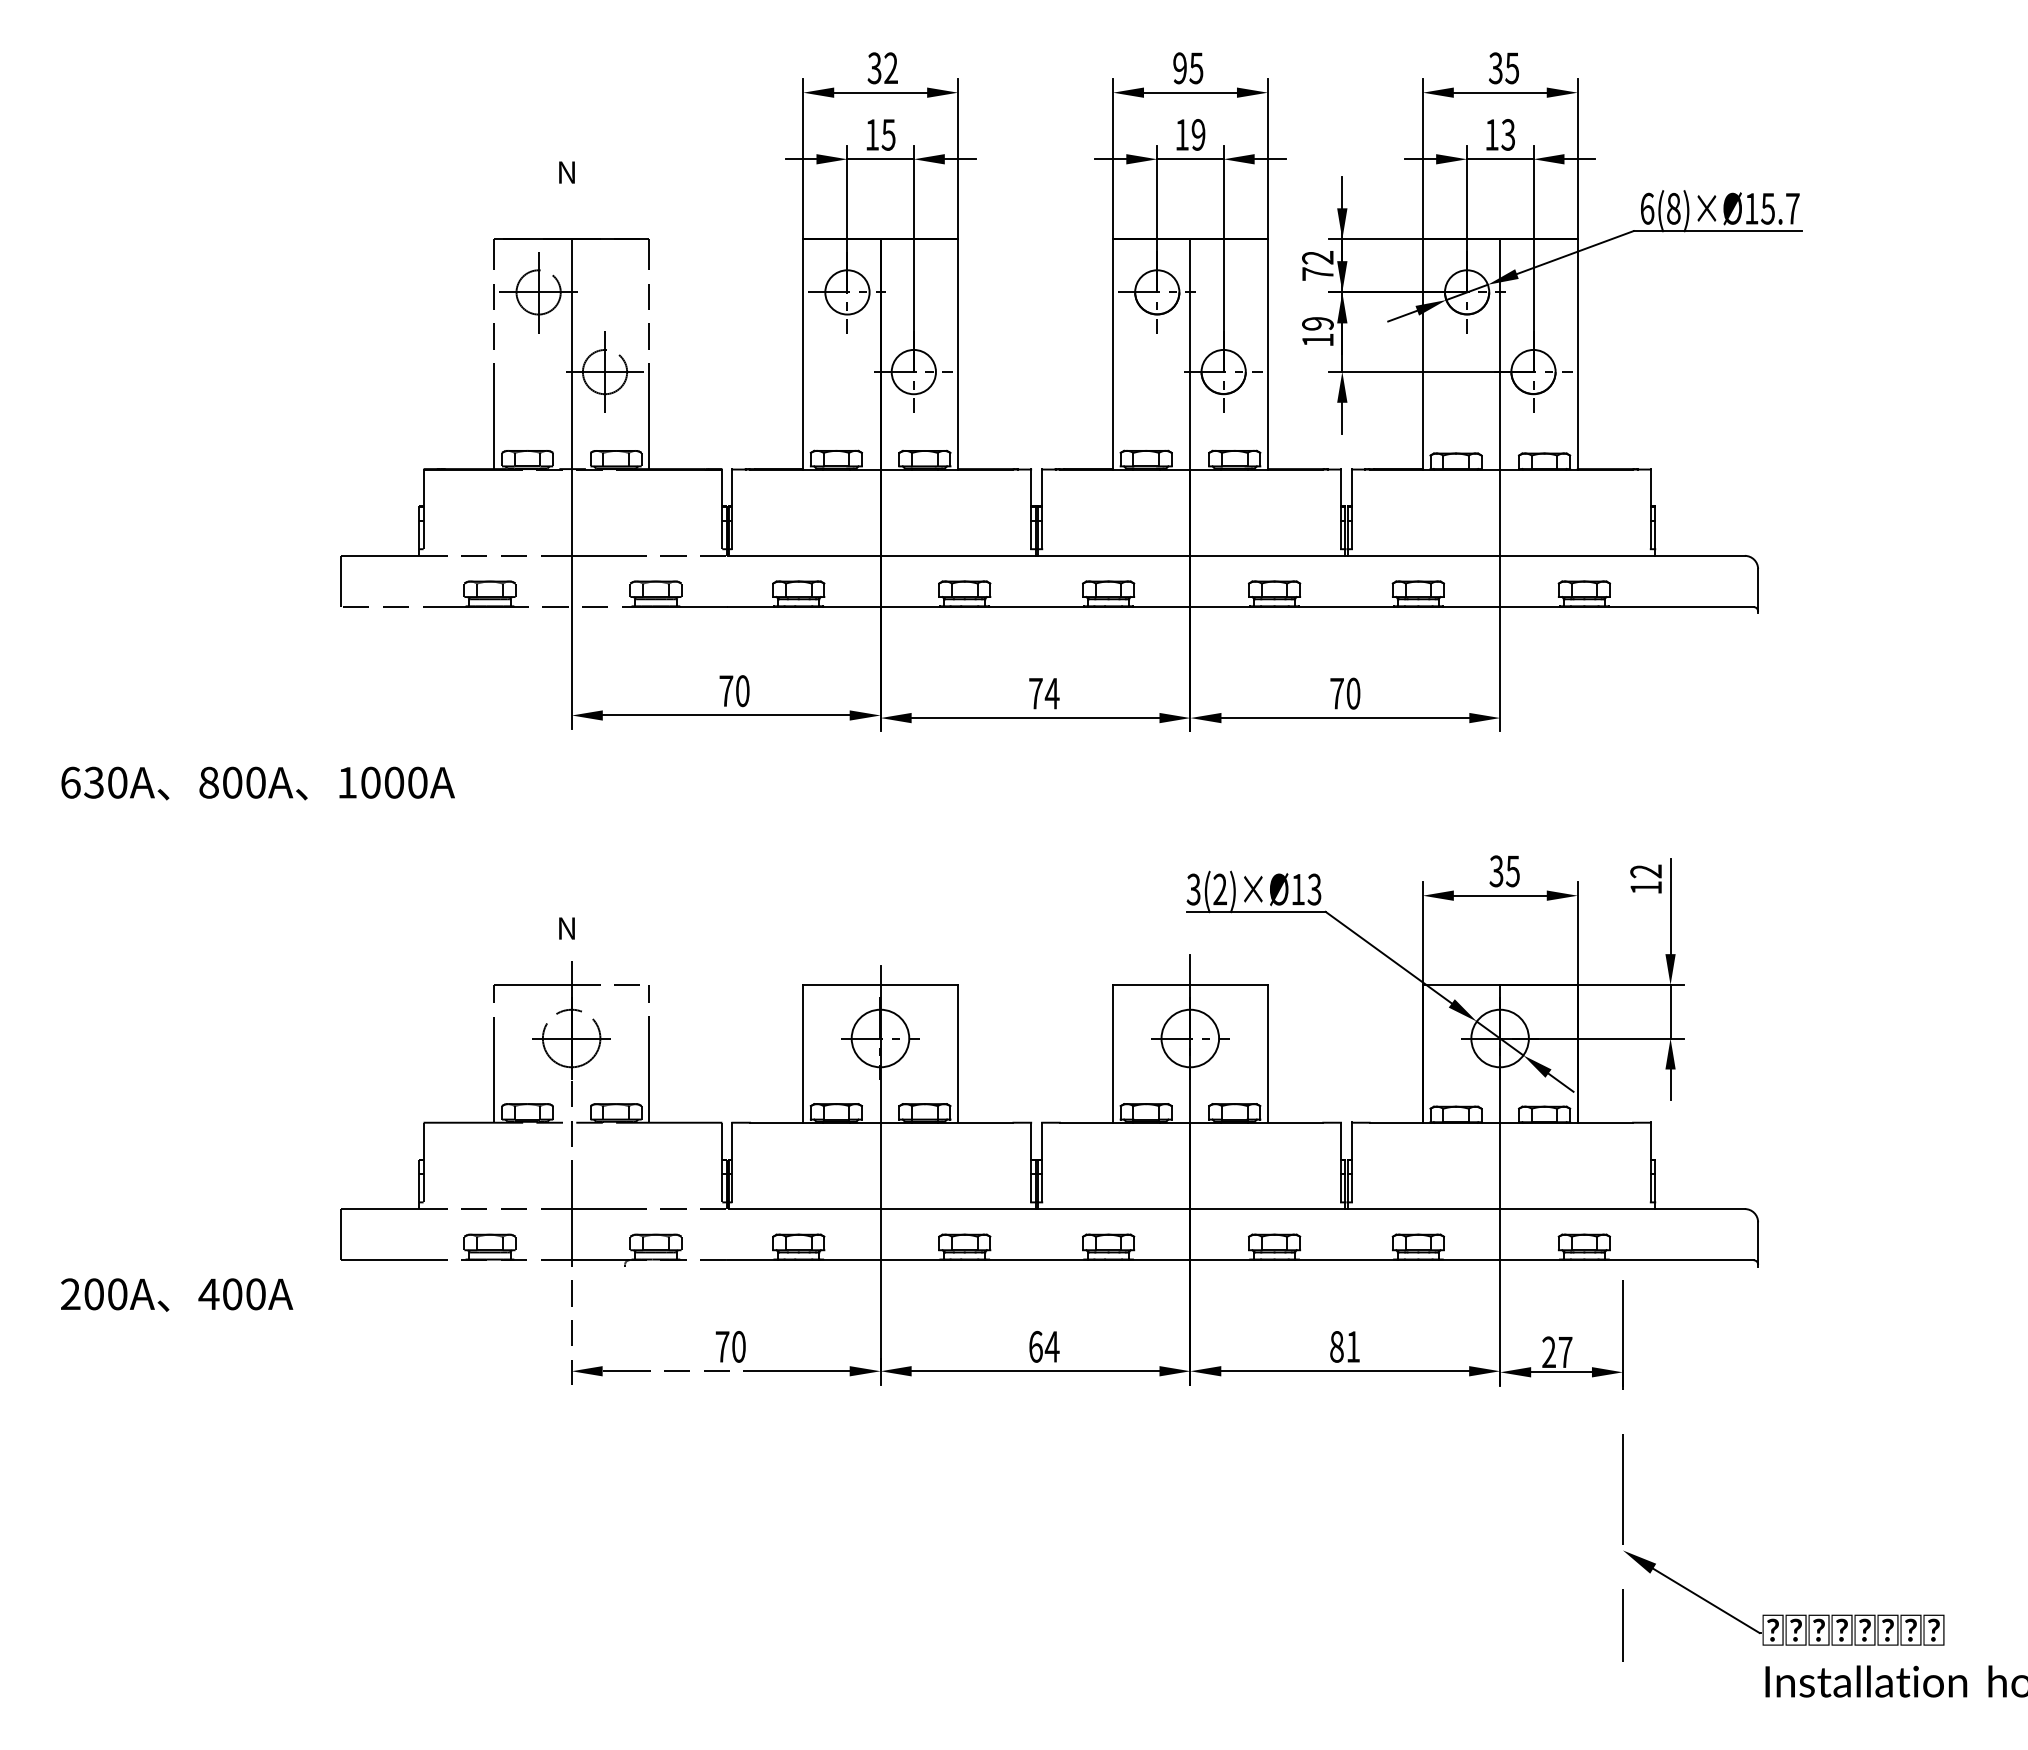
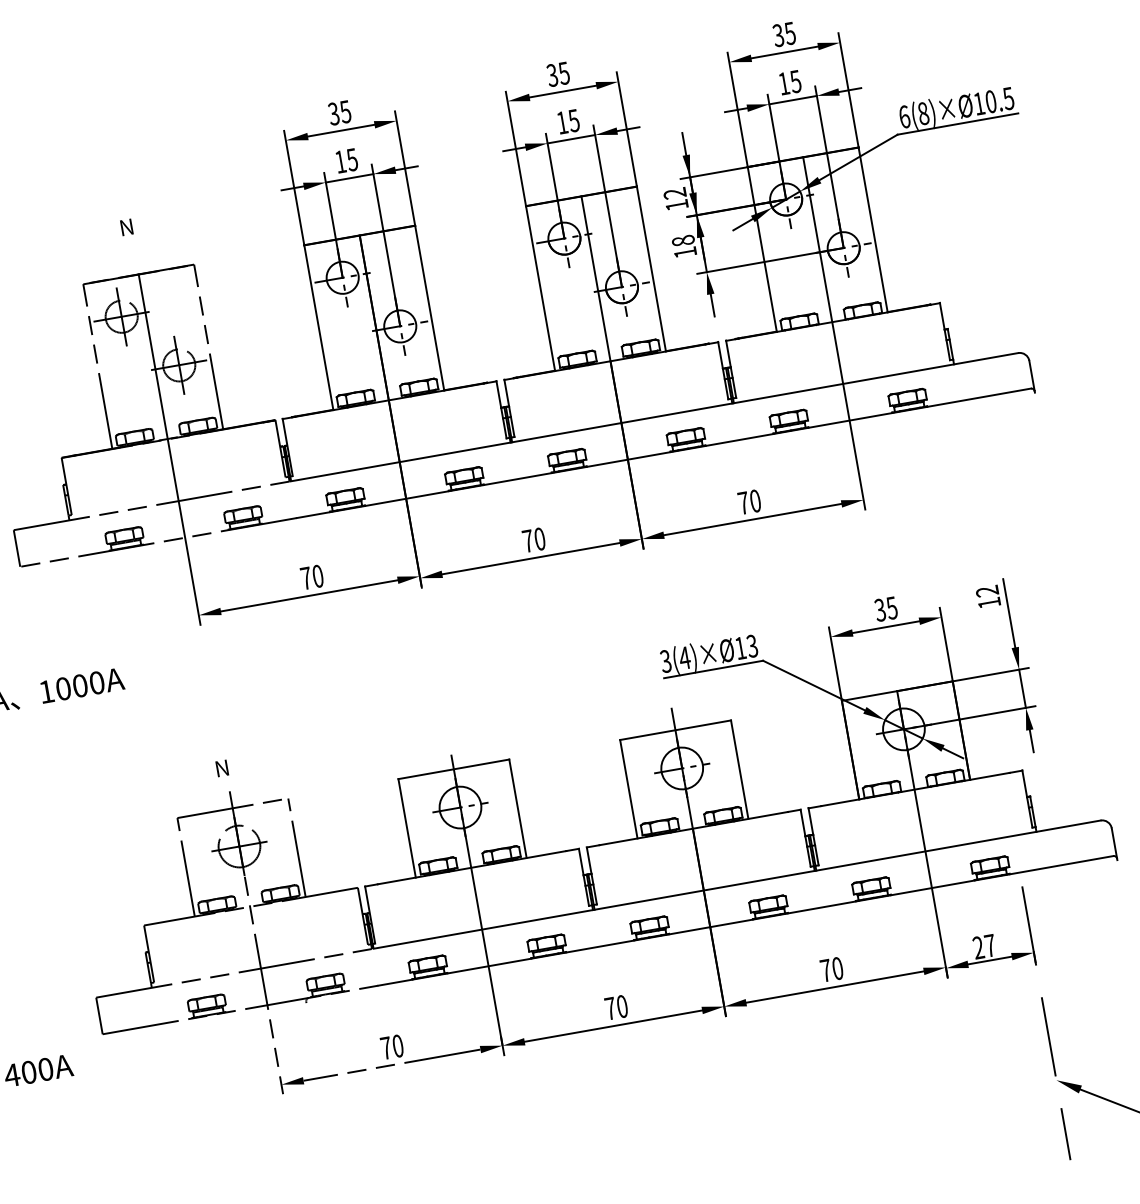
text: (890, 68) -> (345, 112), 32 -> 35
text: (1179, 68) -> (552, 75), 95 -> 35
text: (1198, 134) -> (573, 120), 19 -> 15
text: (1508, 134) -> (795, 81), 13 -> 15
text: (1780, 208) -> (999, 99), 15.7 -> 10.5
text: (1317, 273) -> (676, 204), 72 -> 12
text: (1317, 323) -> (683, 240), 19 -> 18
text: (1051, 693) -> (539, 539), 74 -> 70
text: (1219, 889) -> (684, 658), 3(2)×Ø13 -> 3(4)×Ø13
text: (1044, 1346) -> (616, 1007), 64 -> 70
text: (1345, 1346) -> (832, 969), 81 -> 70

